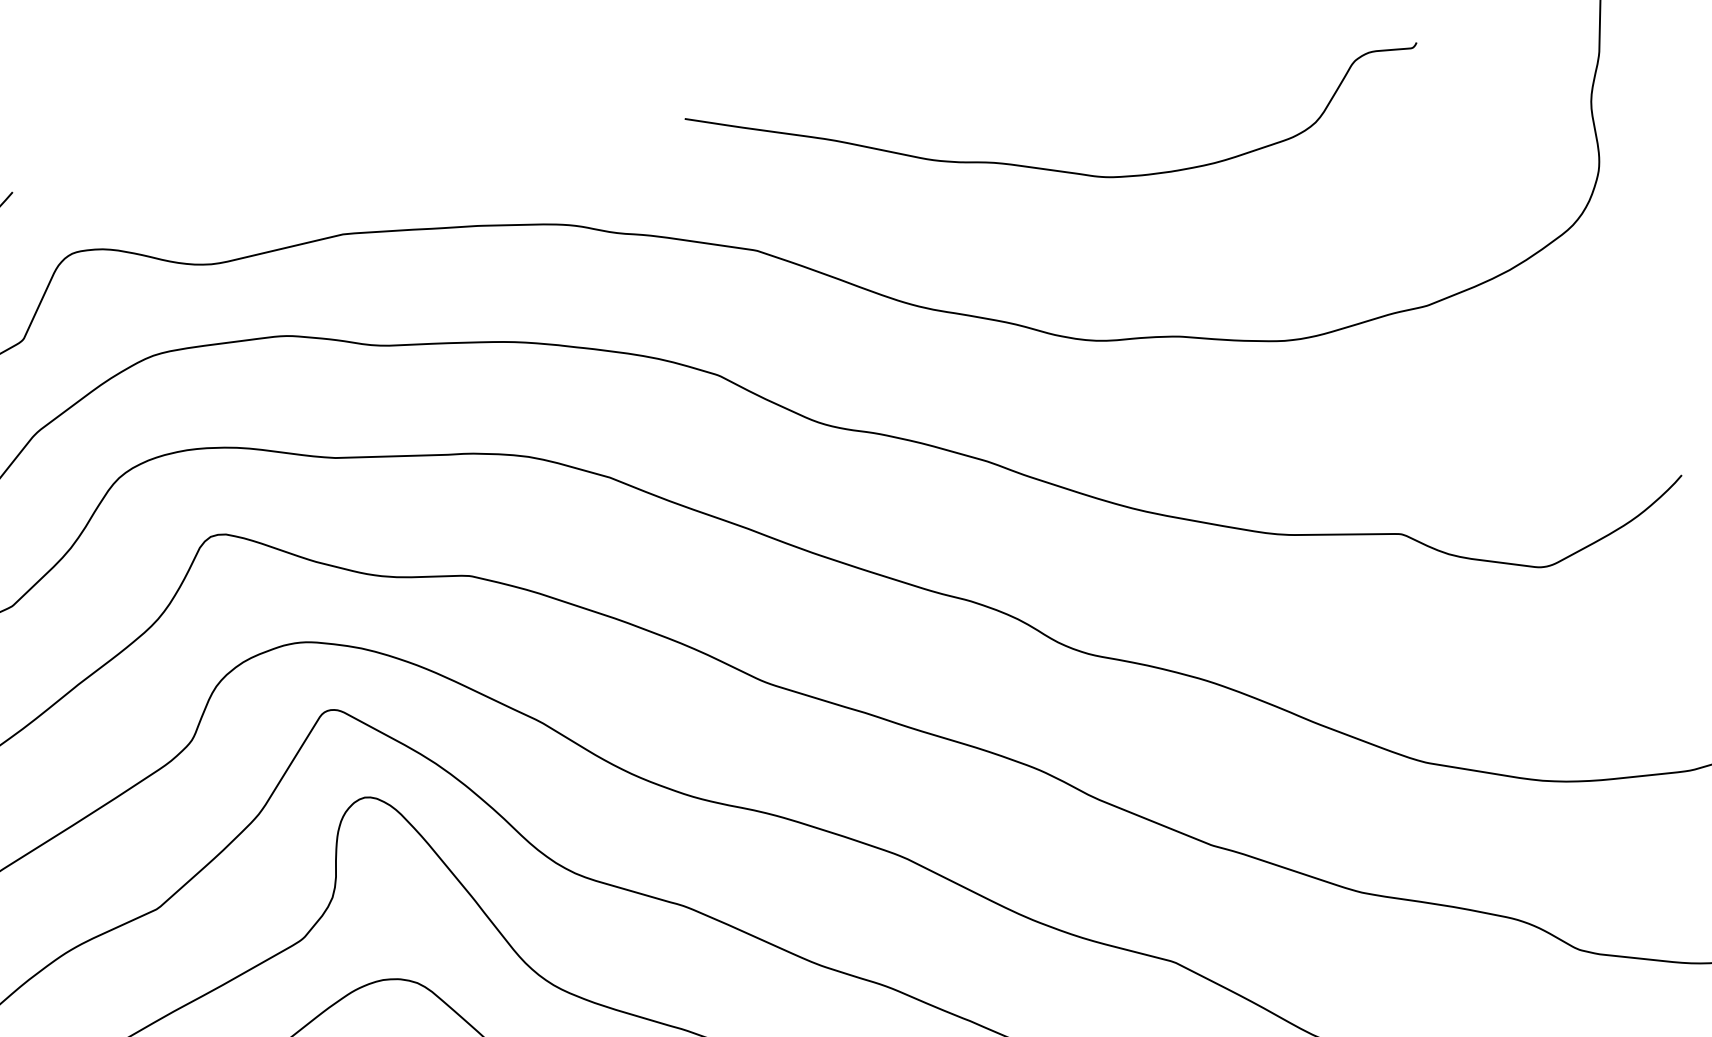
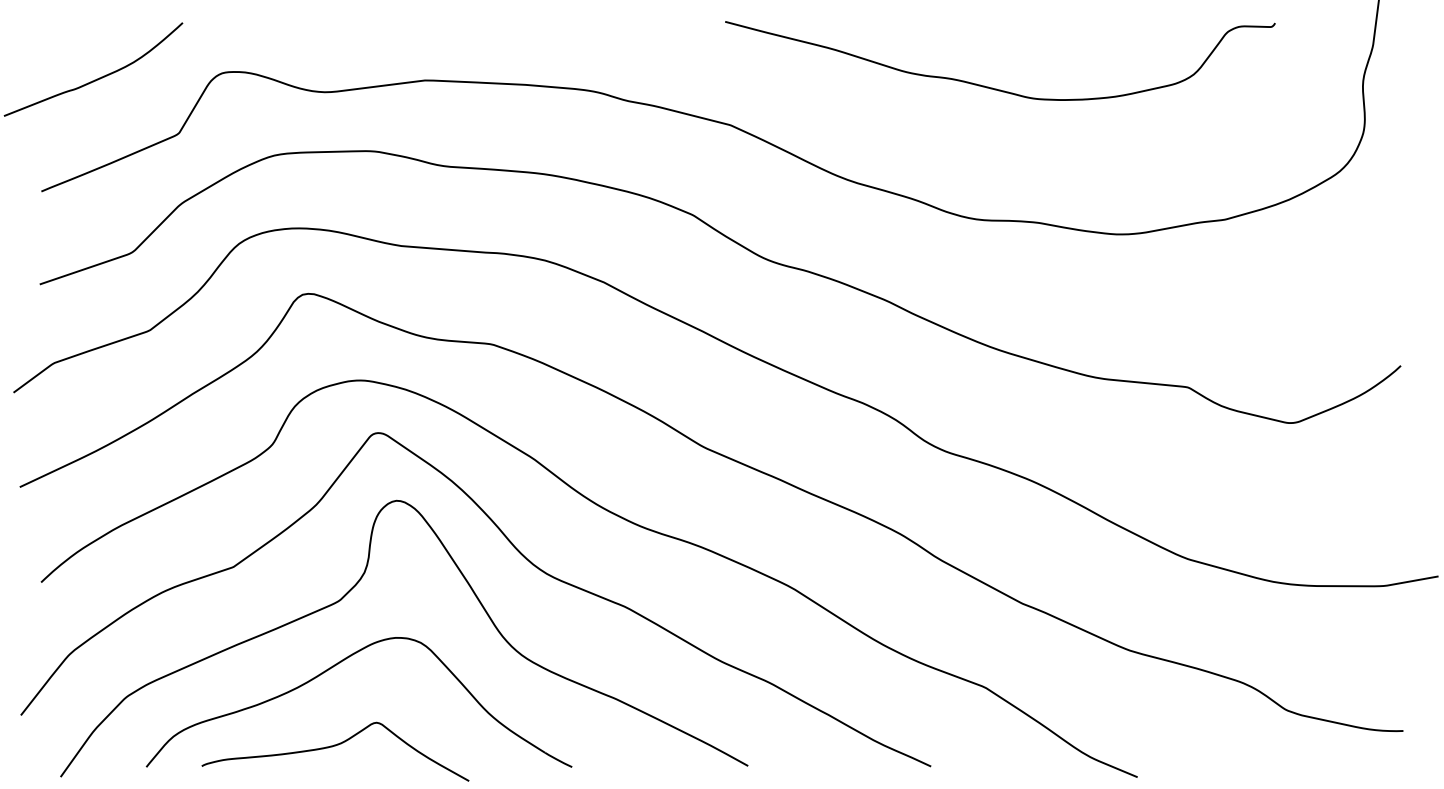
curve: (1049, 168) -> (992, 87), moved

